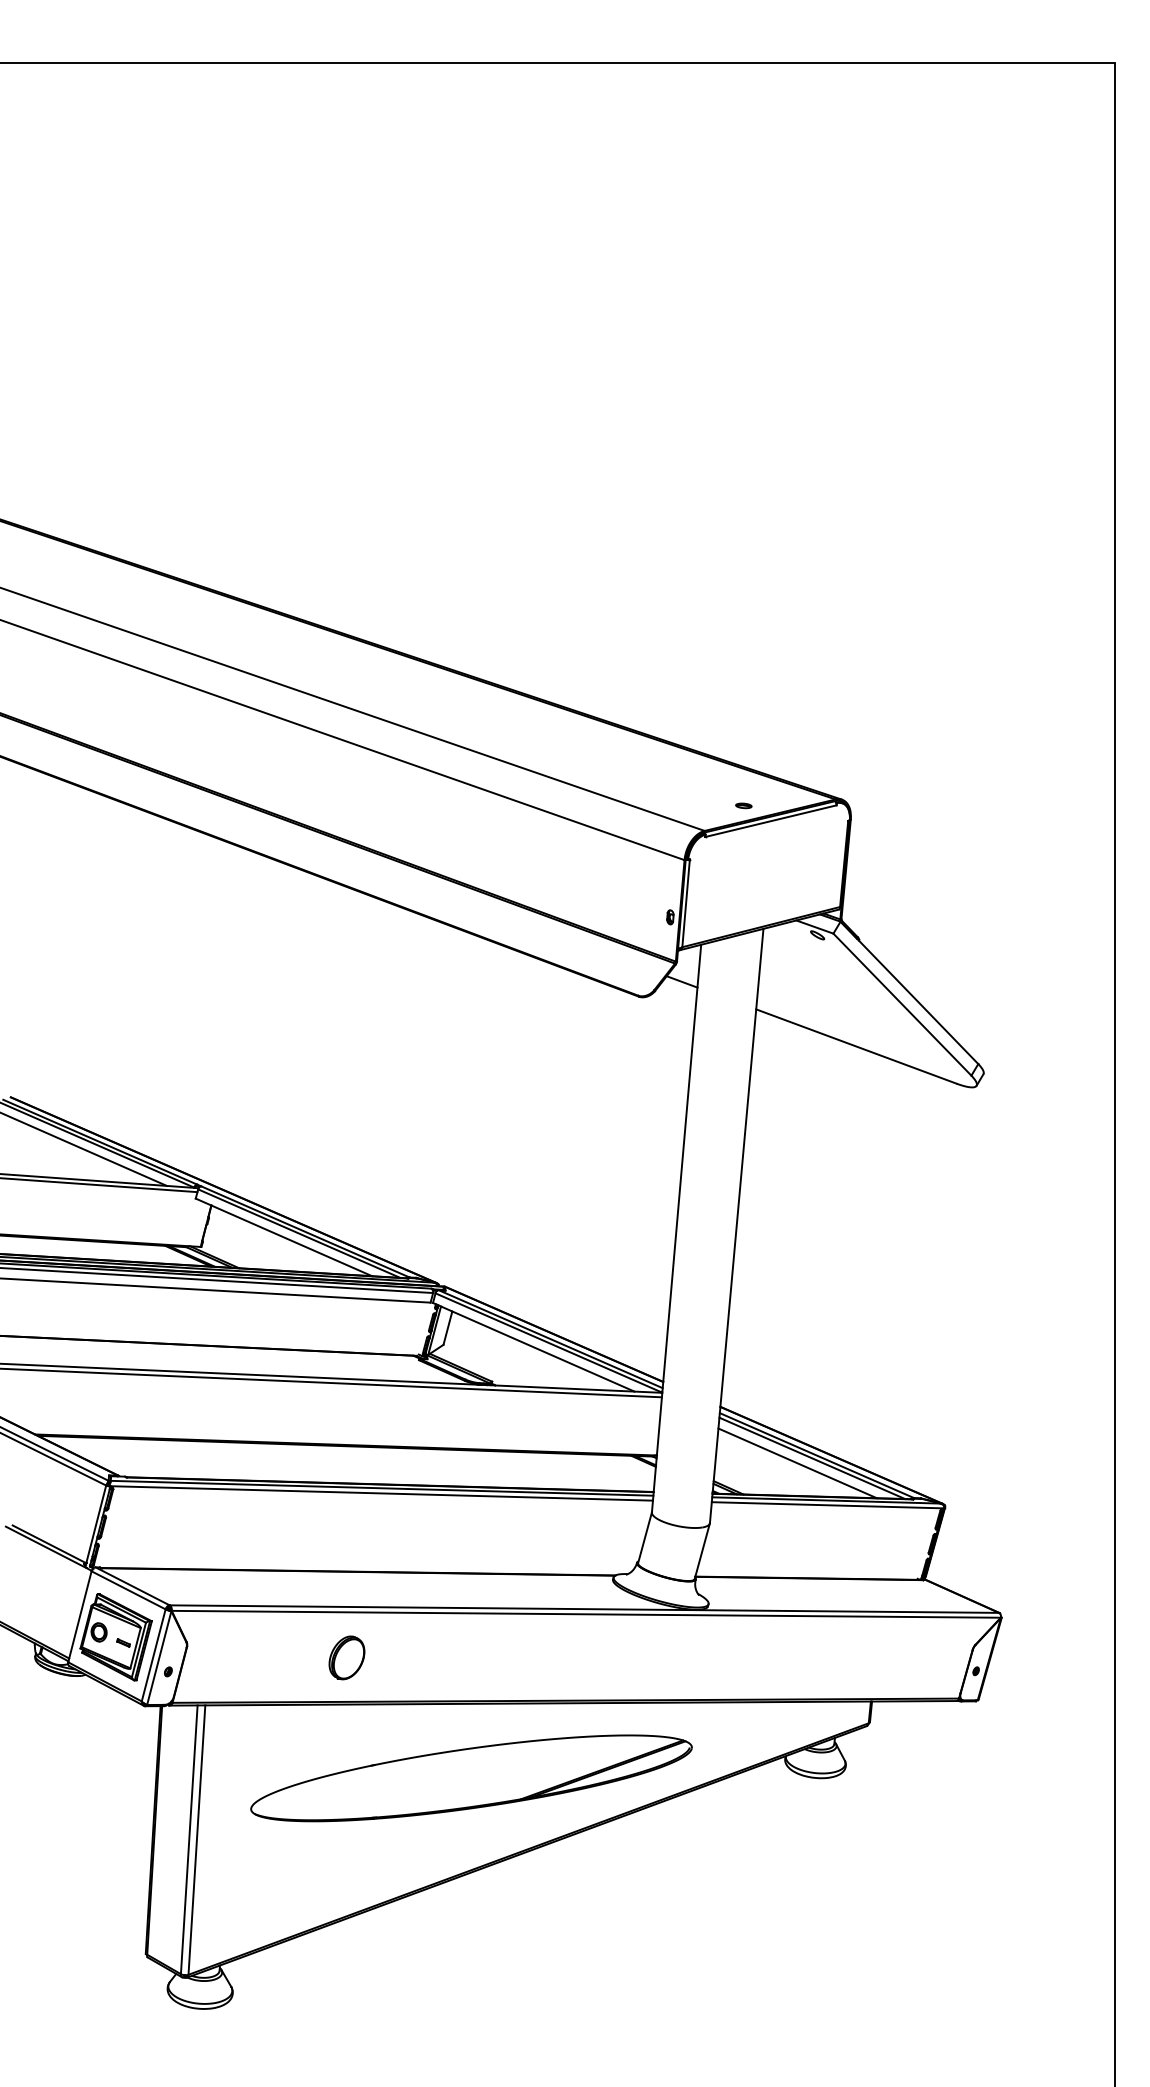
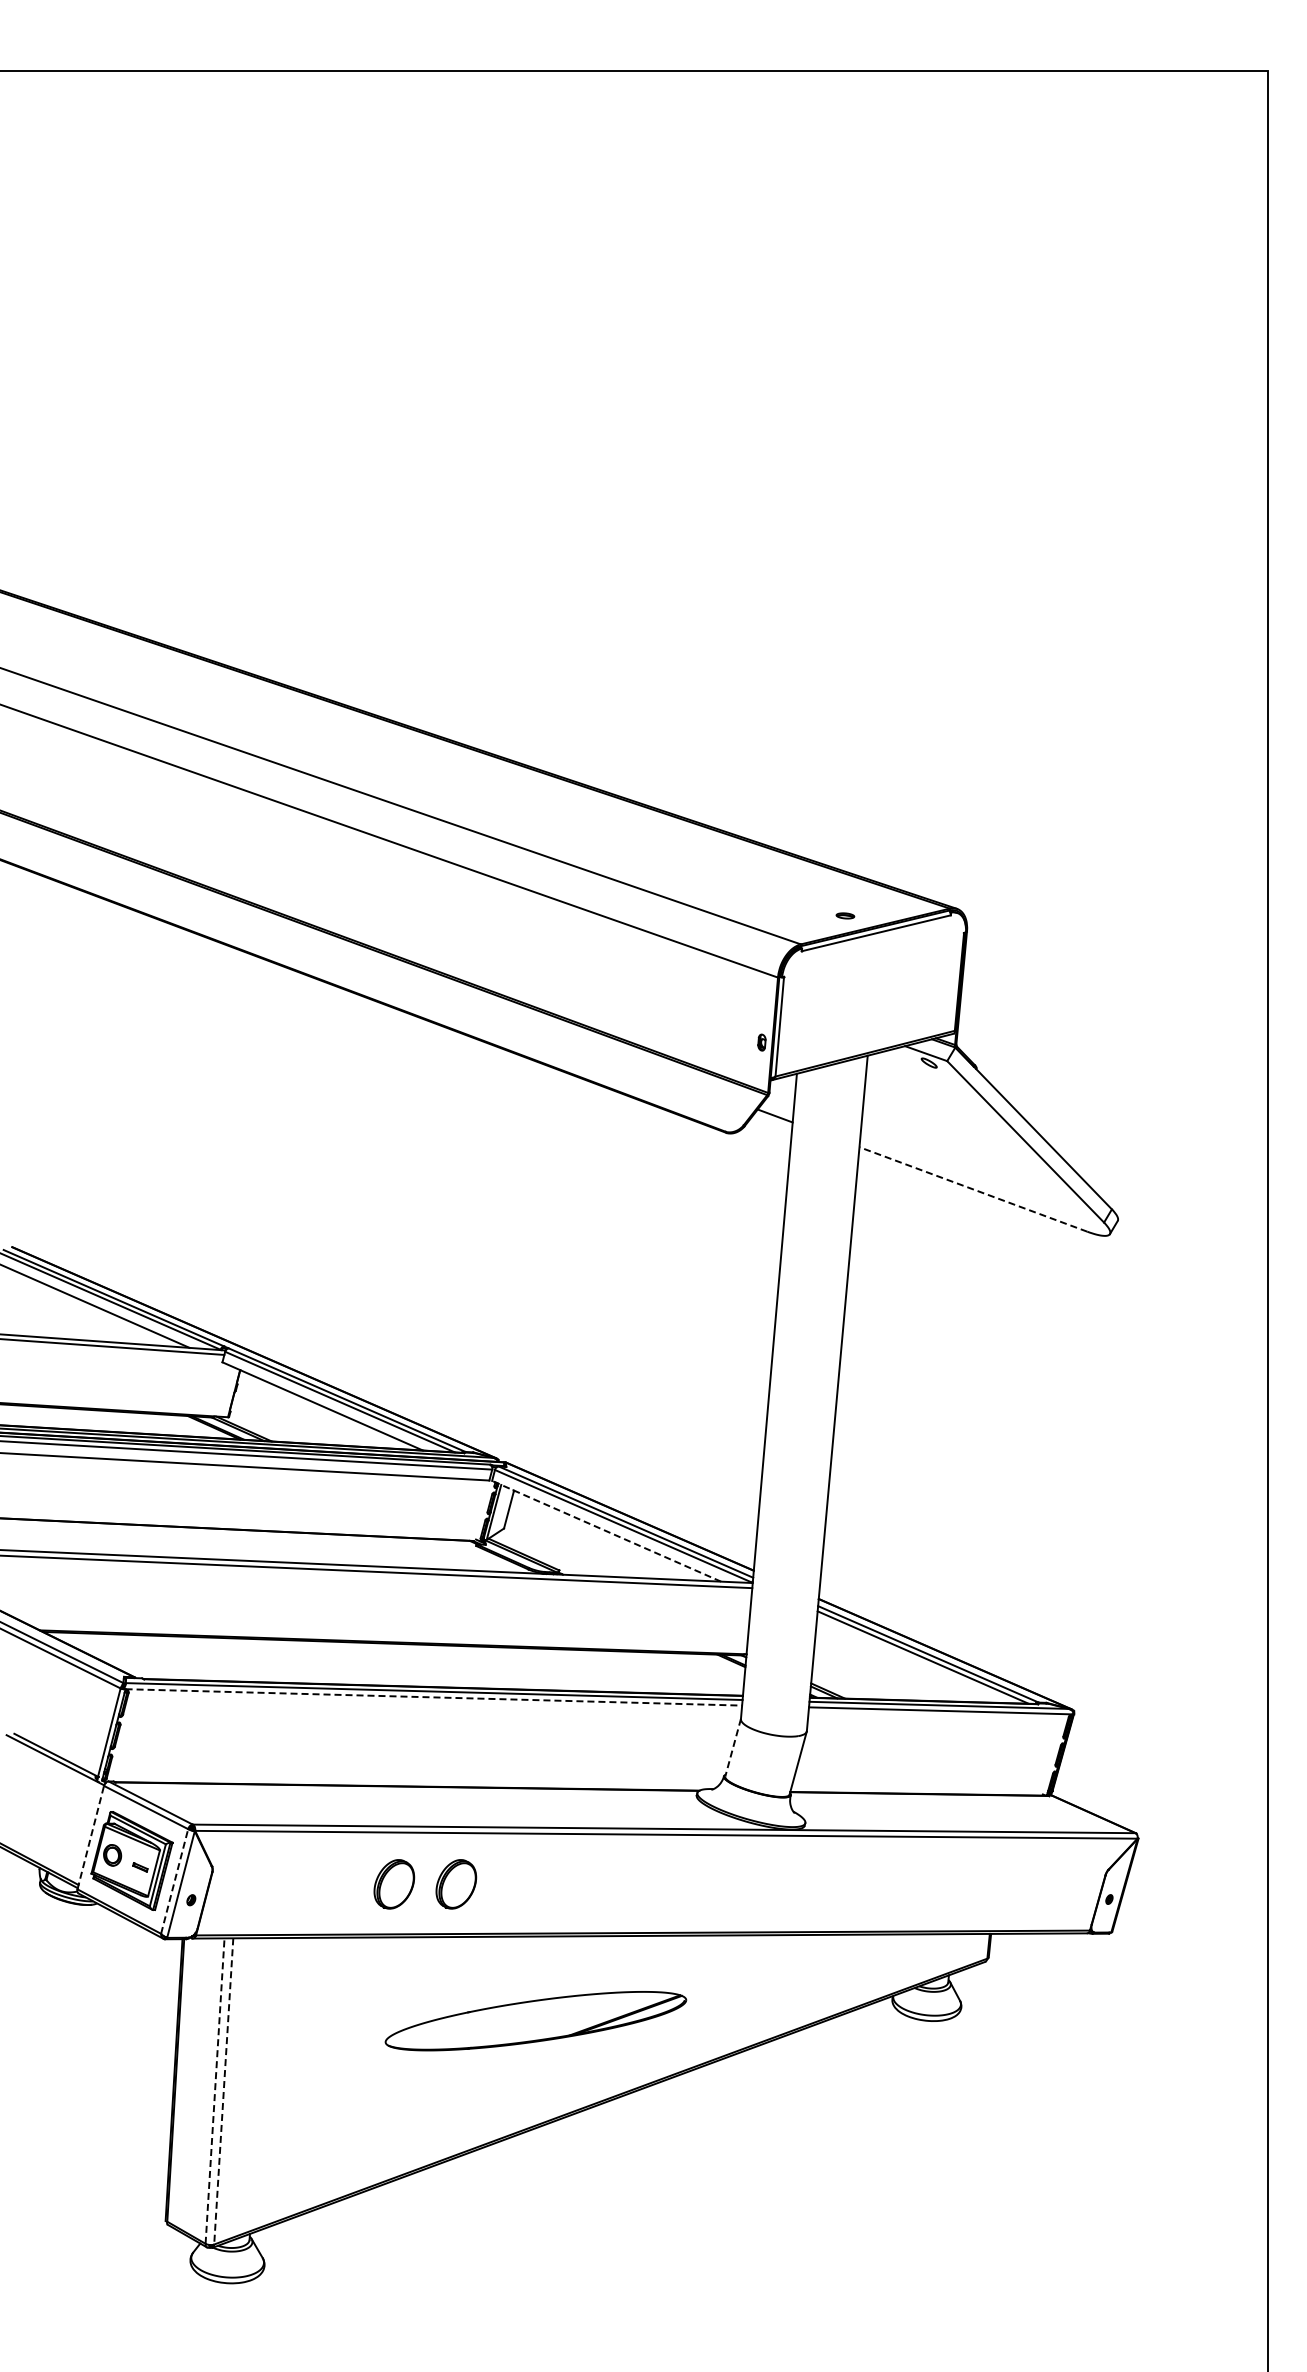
line: (855, 1046) -> (972, 1189), solid -> dashed
line: (533, 1347) -> (606, 1531), solid -> dashed
line: (797, 1462) -> (906, 1662), removed
line: (382, 1493) -> (434, 1697), solid -> dashed
line: (645, 1537) -> (733, 1747), solid -> dashed
line: (79, 1616) -> (90, 1837), solid -> dashed
line: (153, 1655) -> (174, 1881), solid -> dashed
part: (401, 1658) -> (456, 1884), added
part: (471, 1777) -> (535, 2020), size x0.6
line: (189, 1839) -> (215, 2090), solid -> dashed
line: (196, 1840) -> (223, 2091), solid -> dashed

